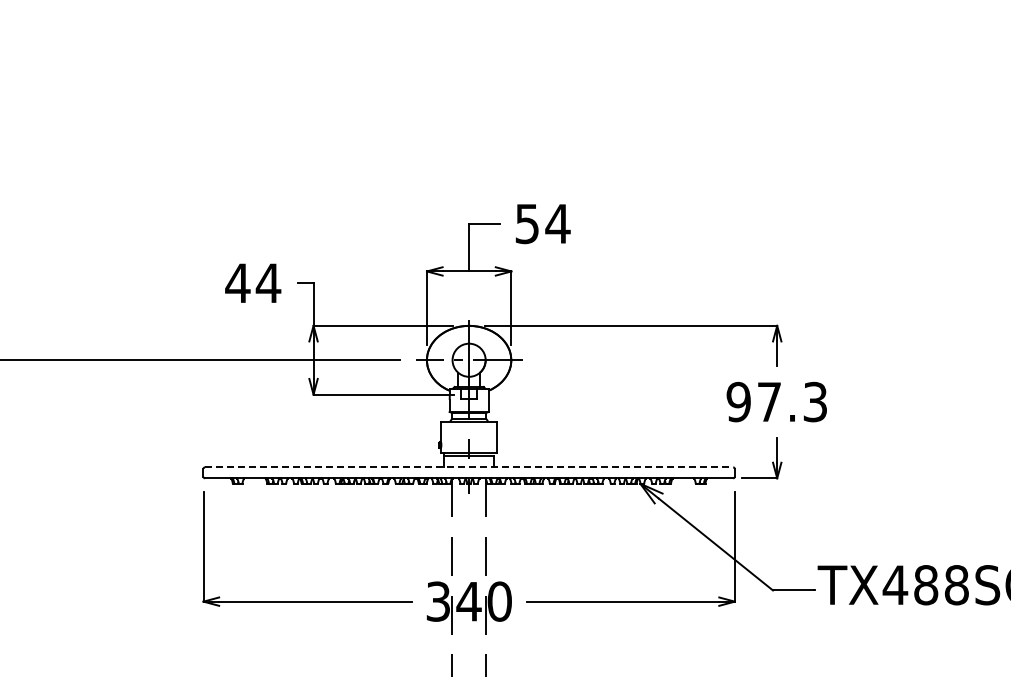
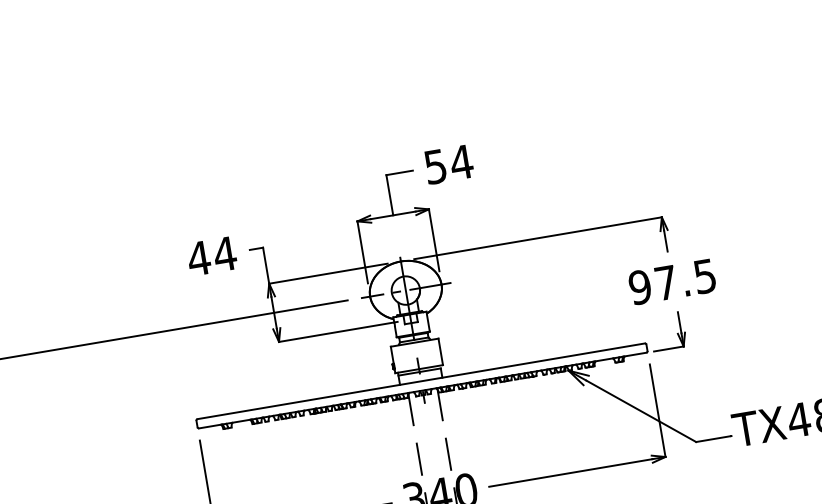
text: (815, 401) -> (705, 275), 97.3 -> 97.5
line: (469, 467) -> (421, 381), dashed -> solid

